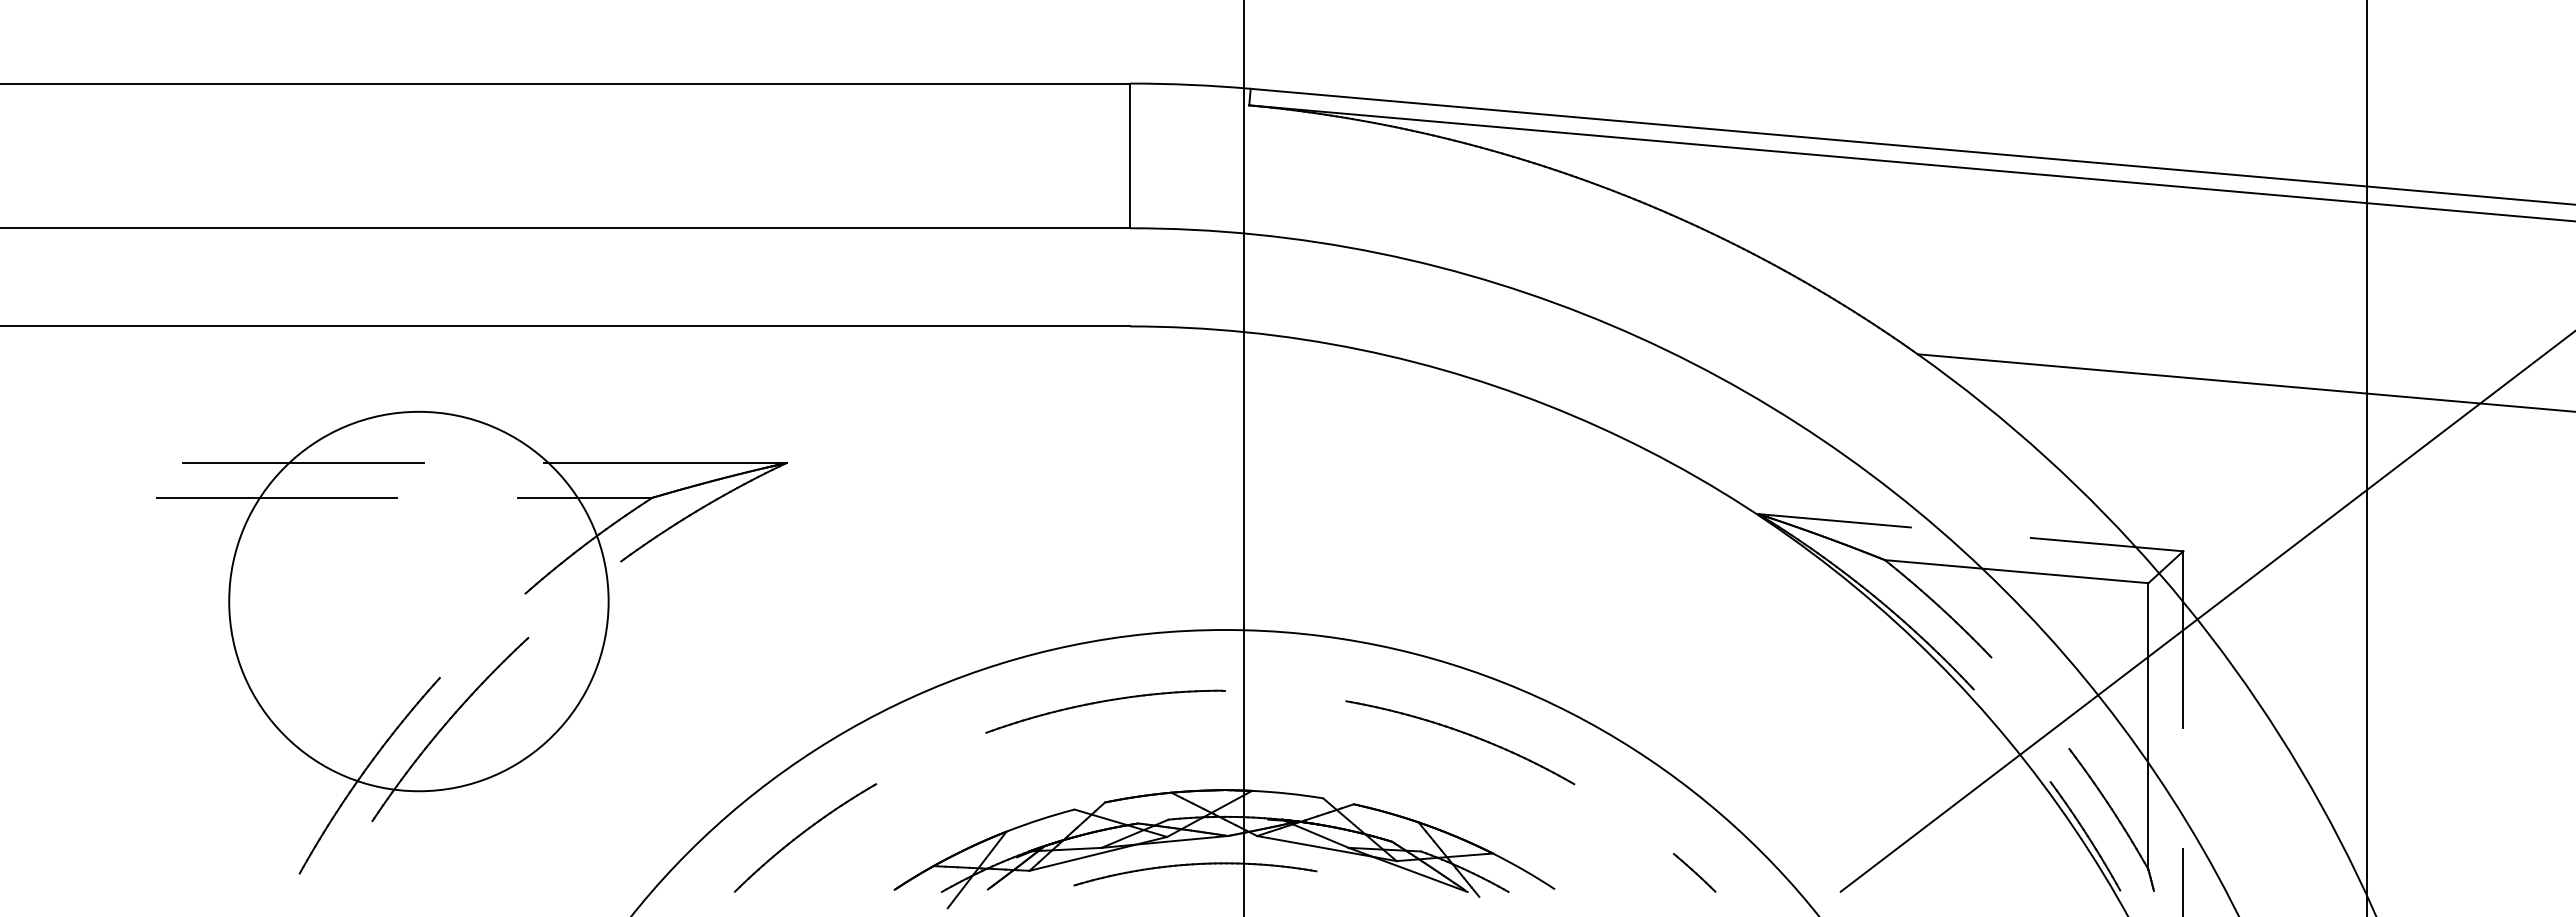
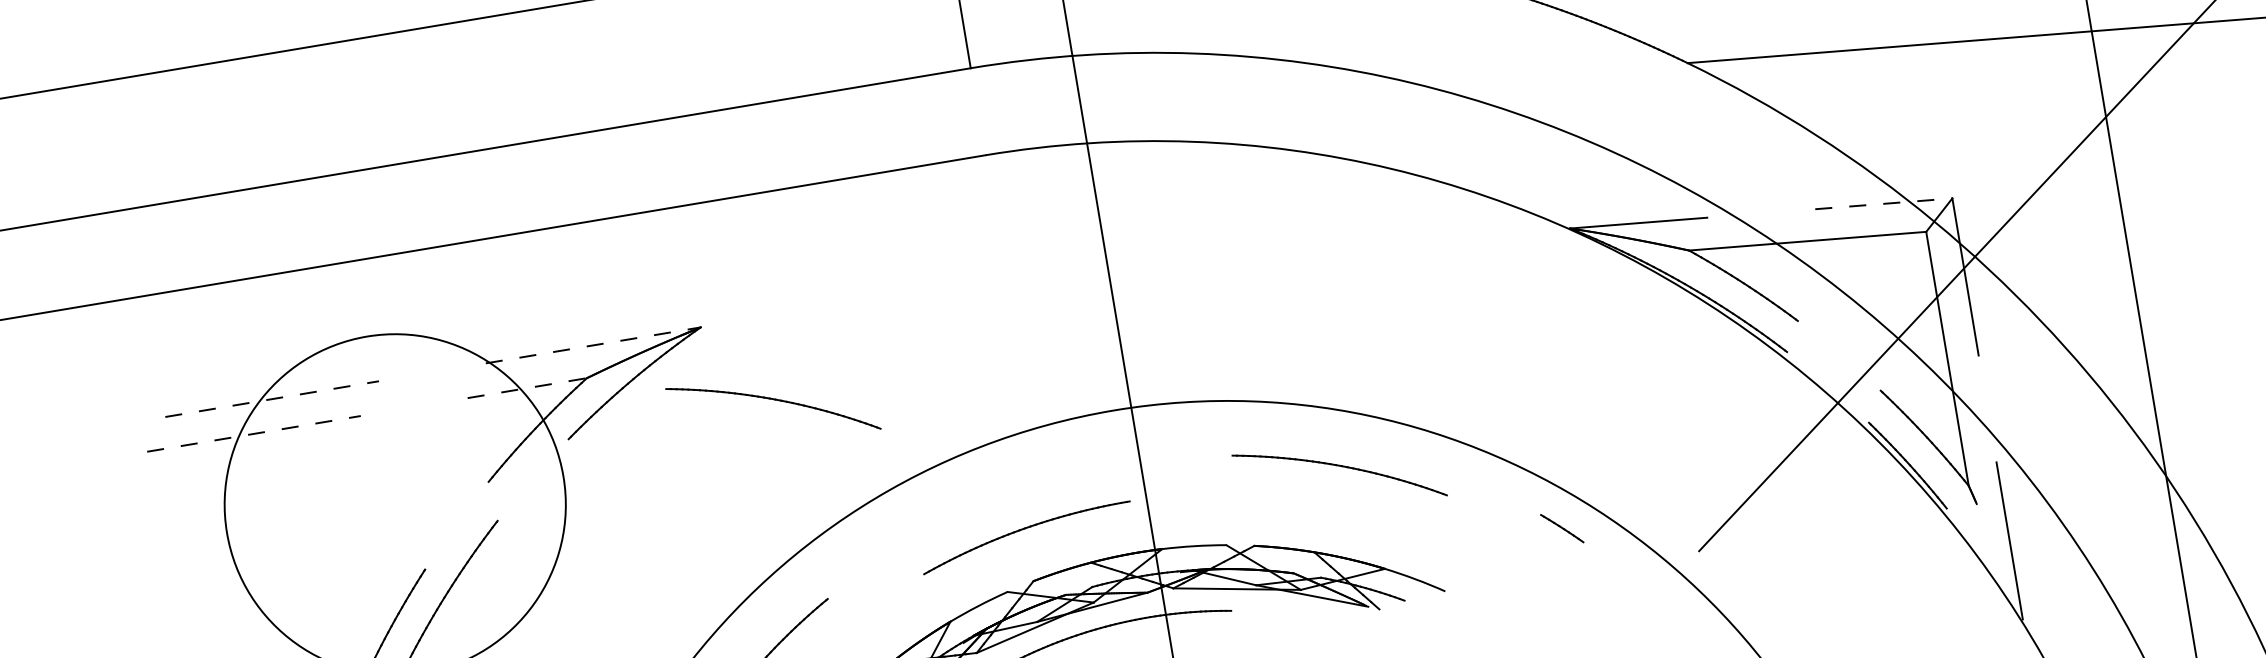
line: (303, 463) -> (272, 399), solid -> dashed
line: (665, 463) -> (593, 345), solid -> dashed
line: (277, 497) -> (254, 433), solid -> dashed
line: (585, 497) -> (527, 387), solid -> dashed
line: (2107, 544) -> (1884, 203), solid -> dashed
part: (853, 556) -> (773, 400), added
part: (1104, 702) -> (1024, 529), moved
line: (1694, 872) -> (1562, 528), moved

